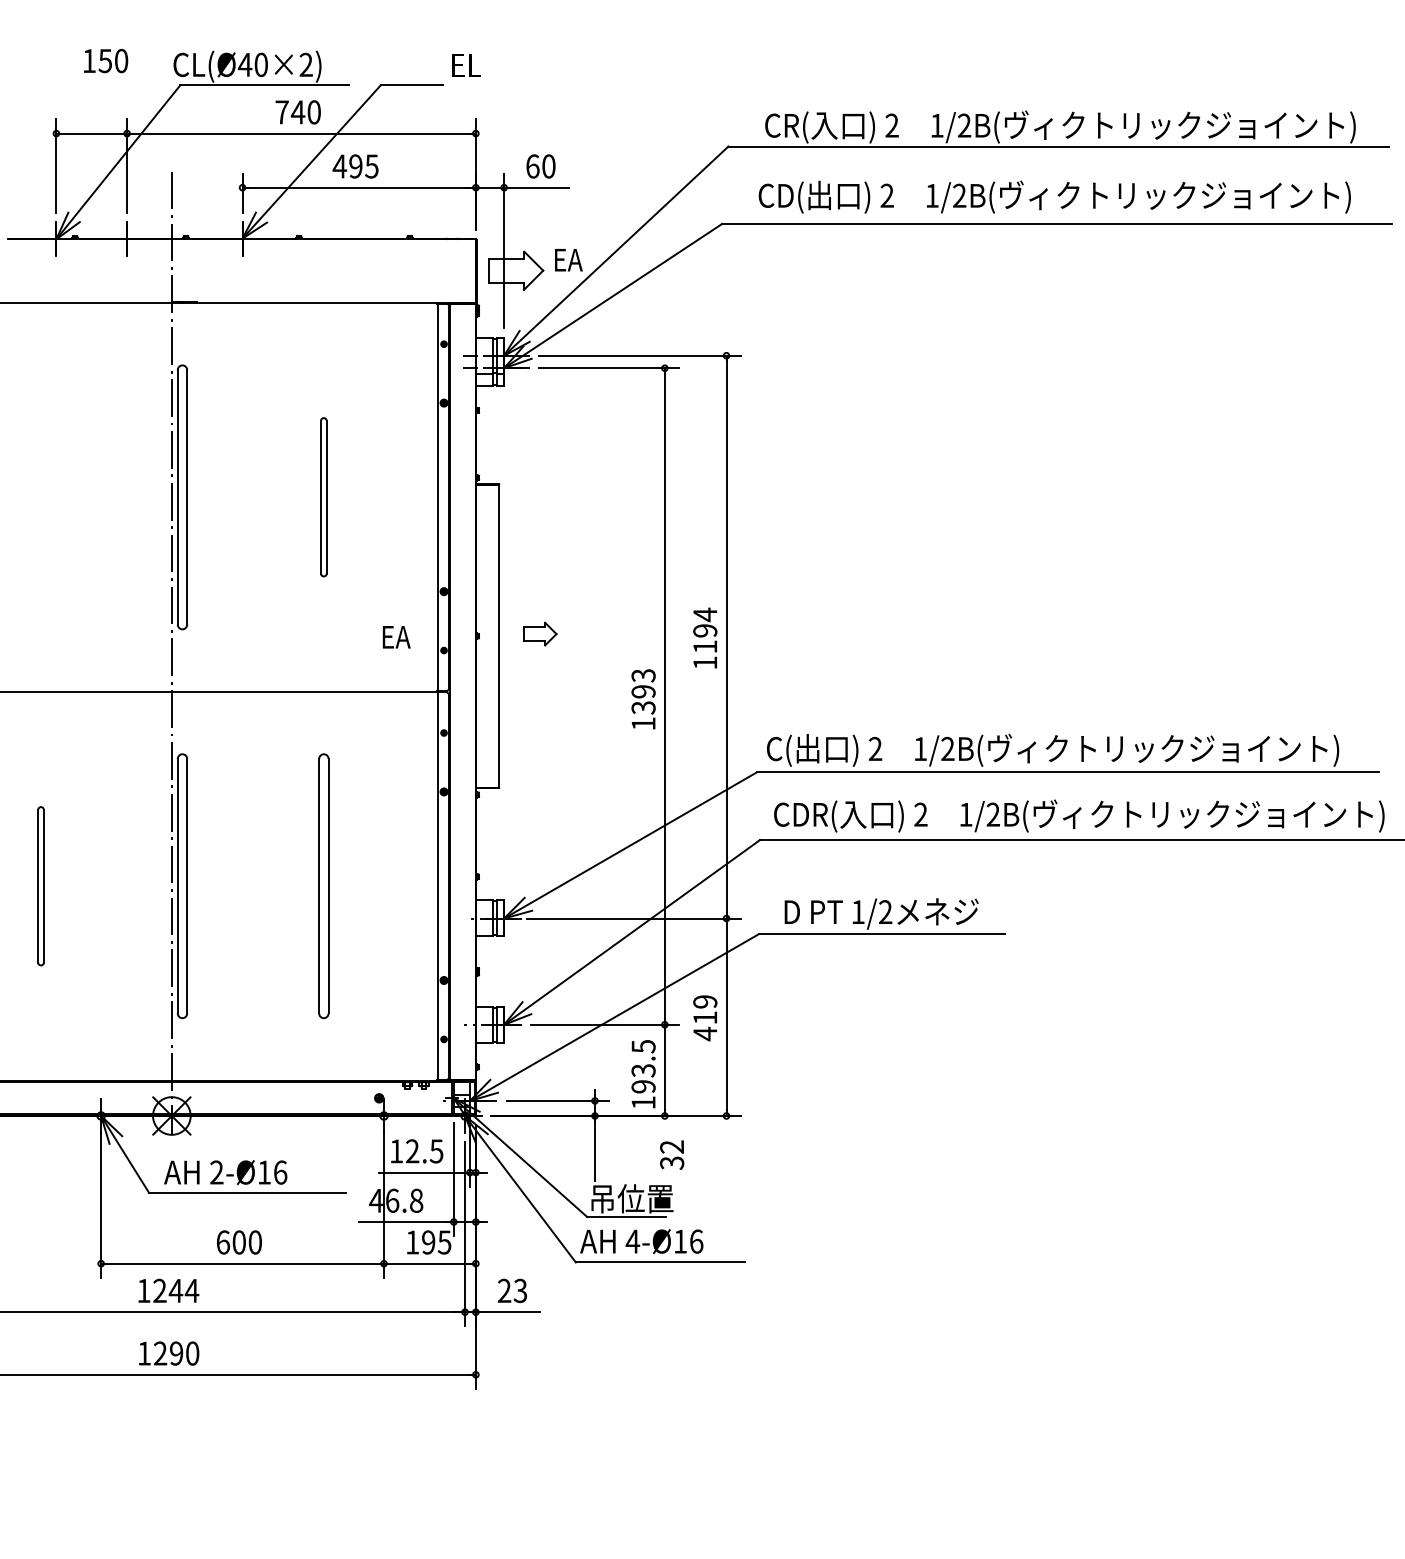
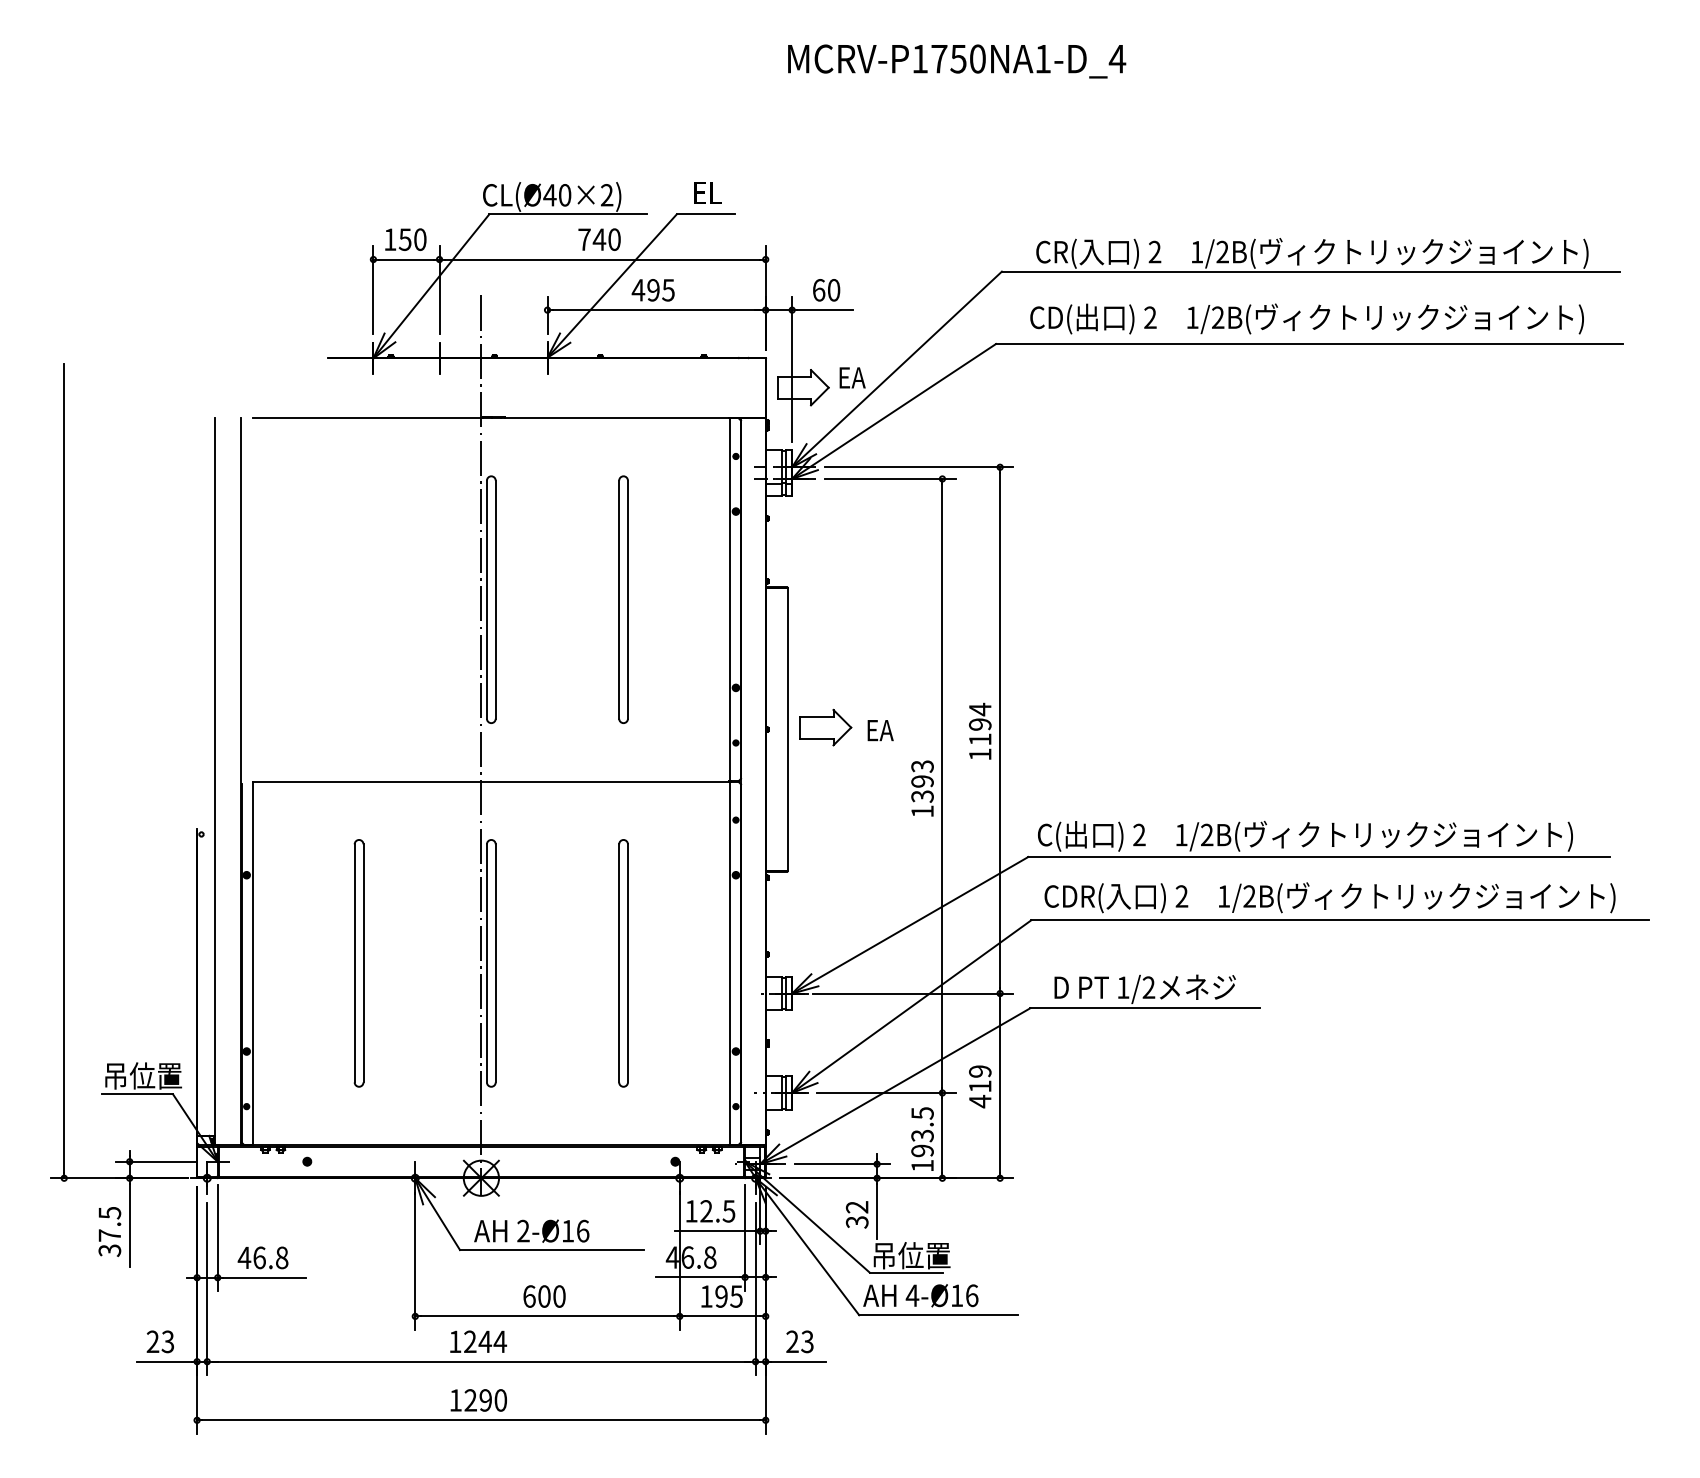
text: (105, 60) -> (405, 239), moved
text: (466, 65) -> (707, 192), moved
part: (323, 497) -> (623, 599), size x1.67
part: (539, 634) -> (825, 727), size x1.67
text: (396, 637) -> (880, 730), moved
part: (40, 886) -> (358, 963), size x1.67
text: (672, 1154) -> (857, 1214), moved

